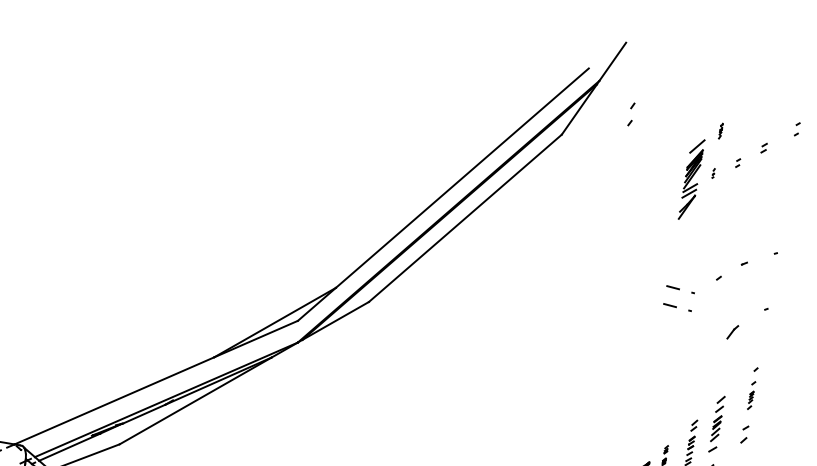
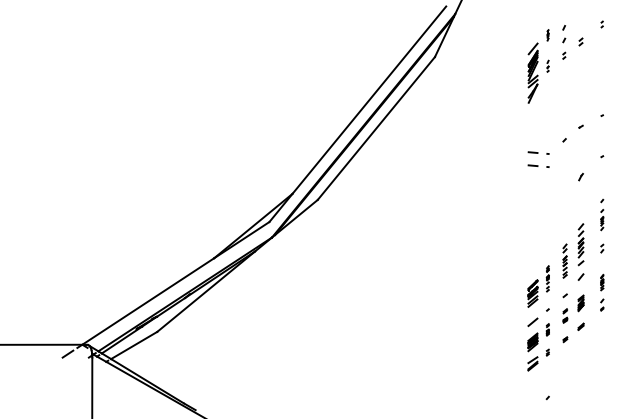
part: (631, 115) -> (564, 34), moved
part: (796, 129) -> (601, 24), size x0.62
part: (713, 172) -> (547, 65), size x1.67
part: (732, 331) -> (580, 176), size x0.62
part: (745, 434) -> (602, 248), size x0.62

